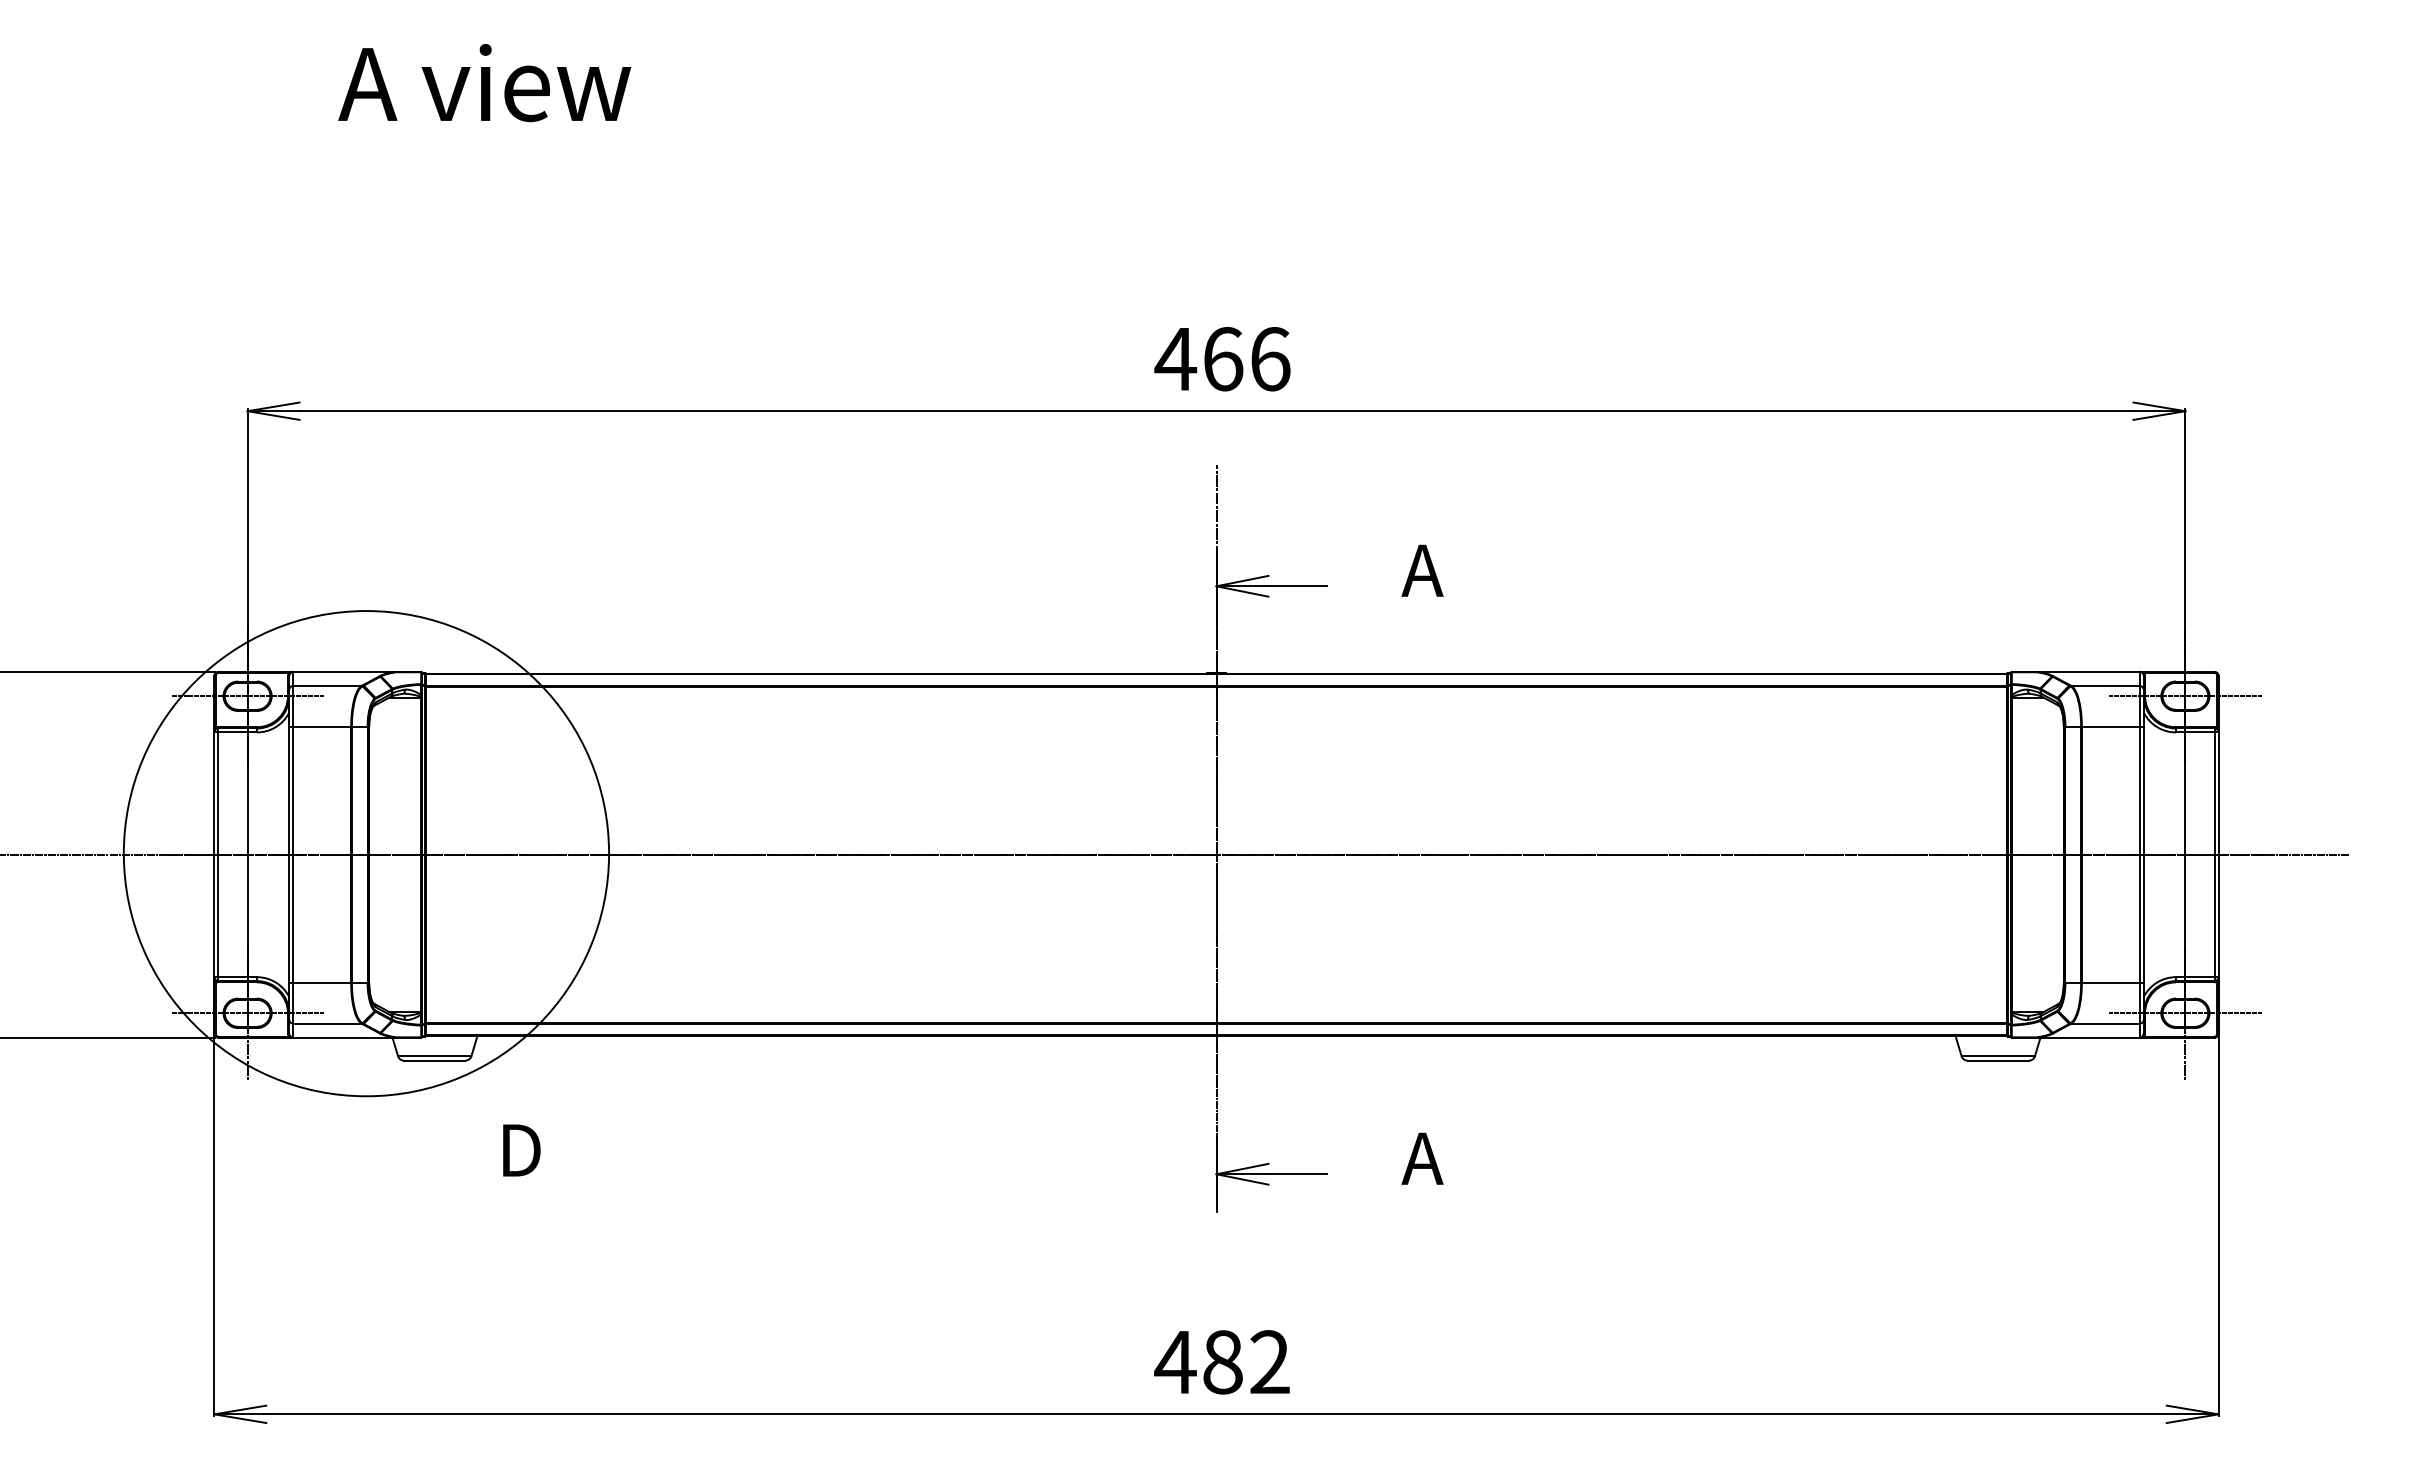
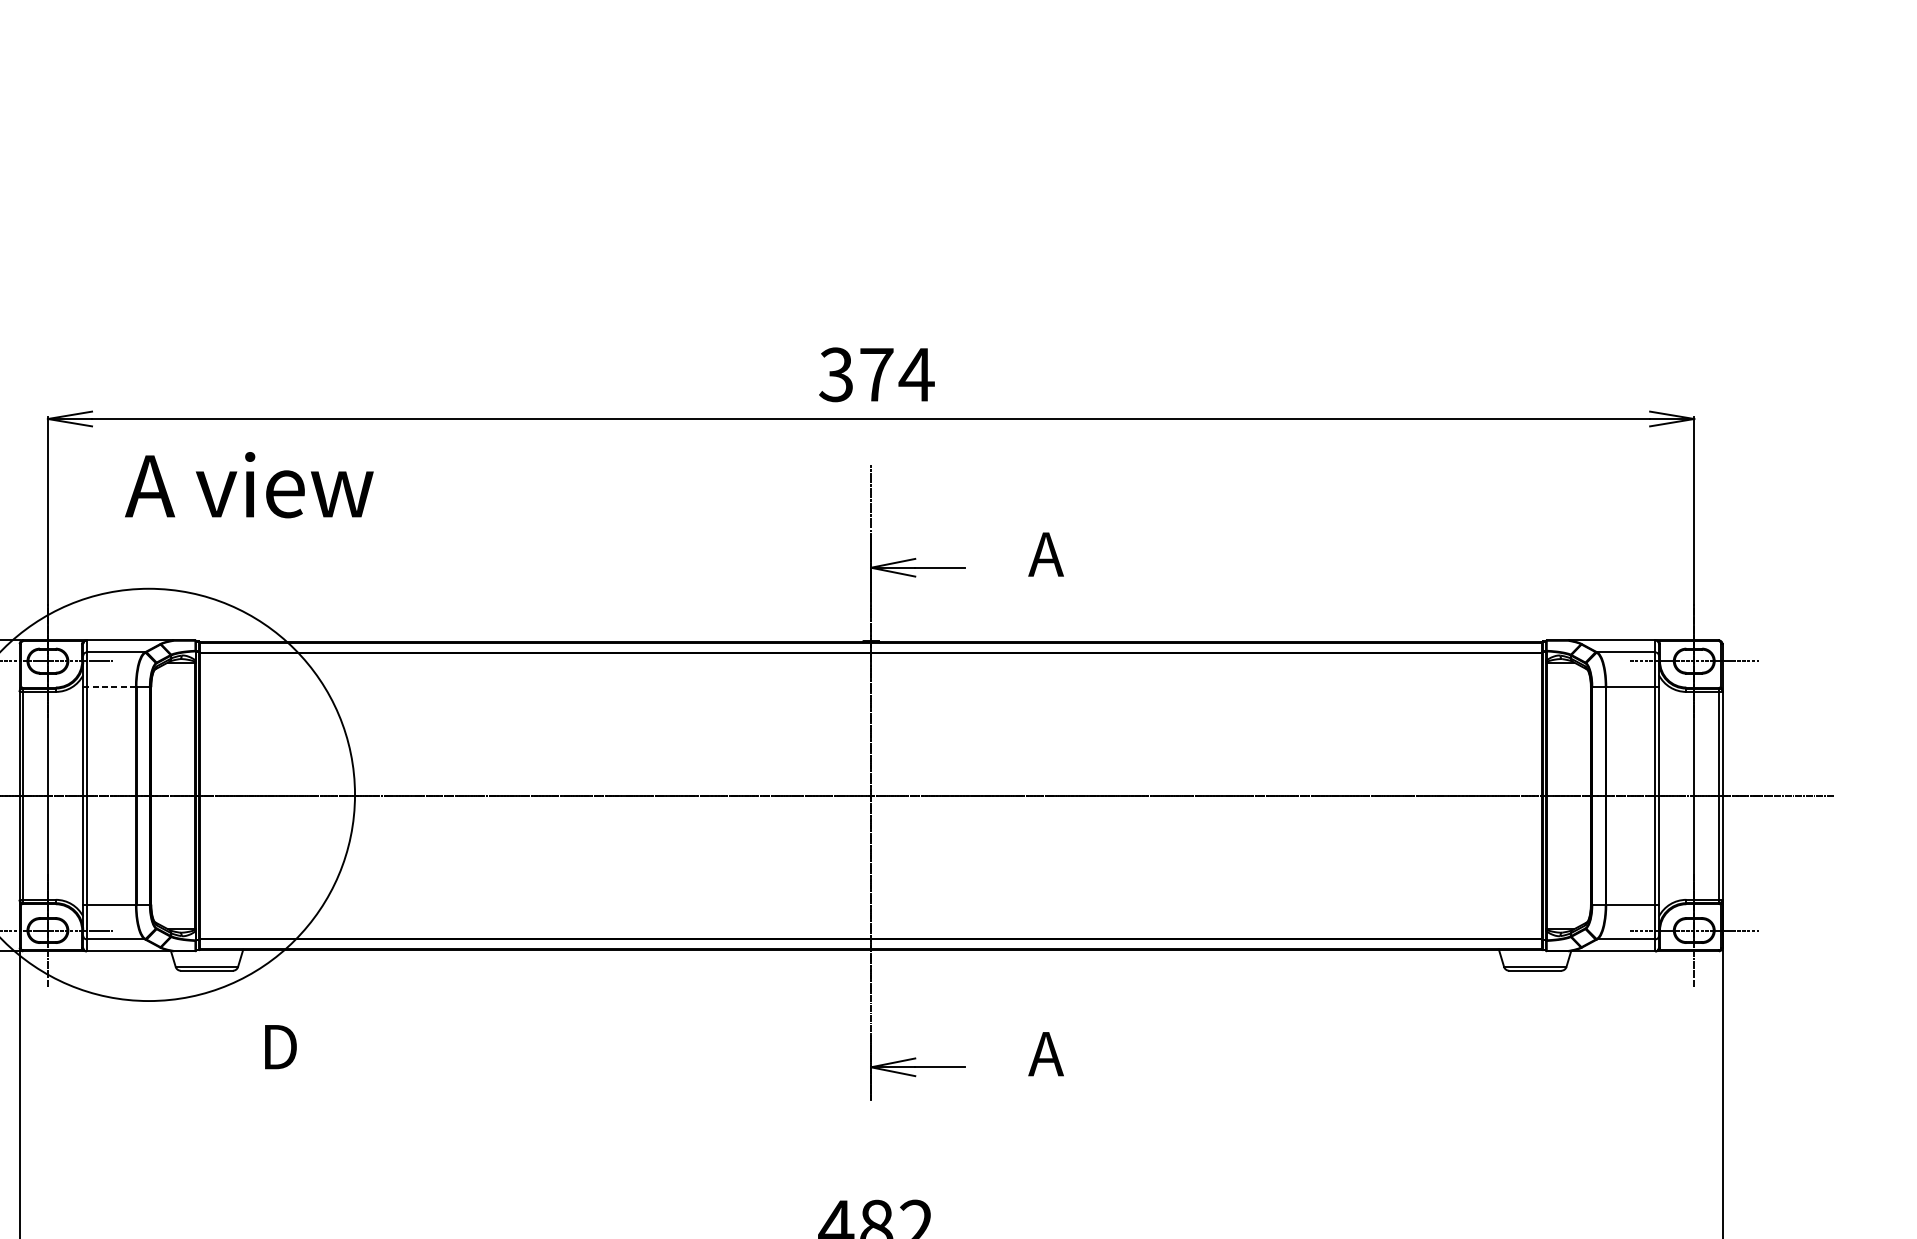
text: (484, 83) -> (249, 485), moved
text: (1222, 359) -> (876, 375), 466 -> 374
line: (322, 726) -> (111, 686), solid -> dashed

